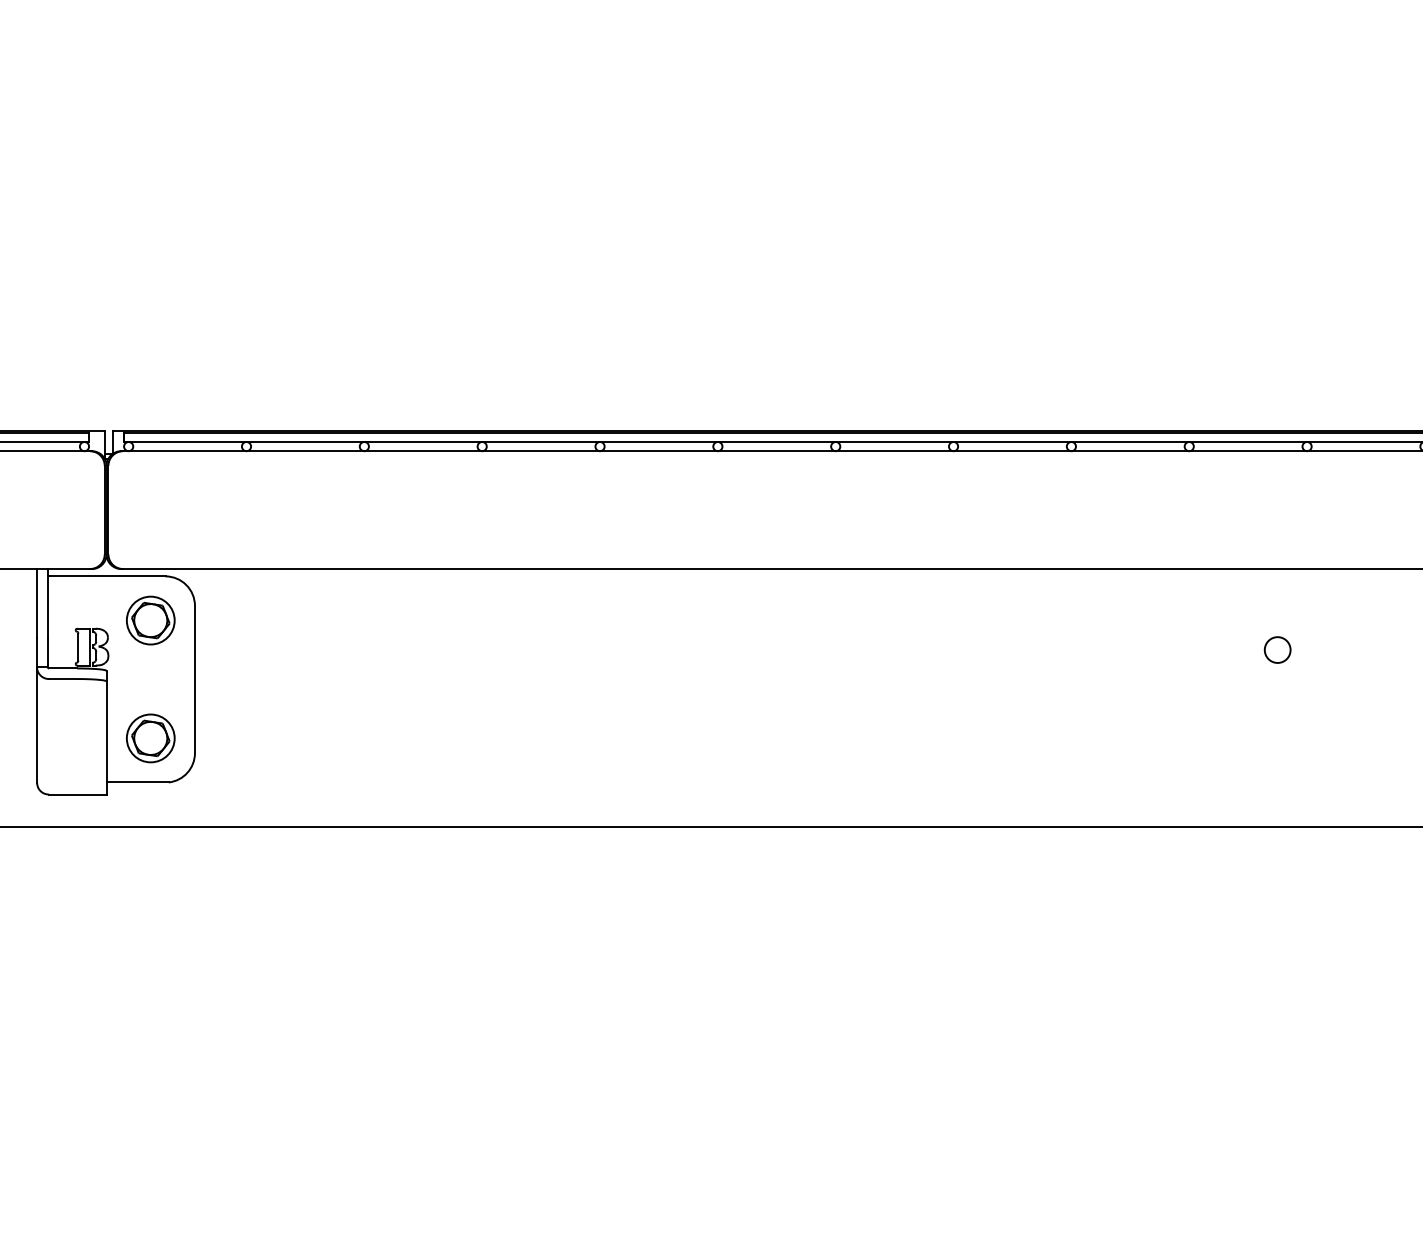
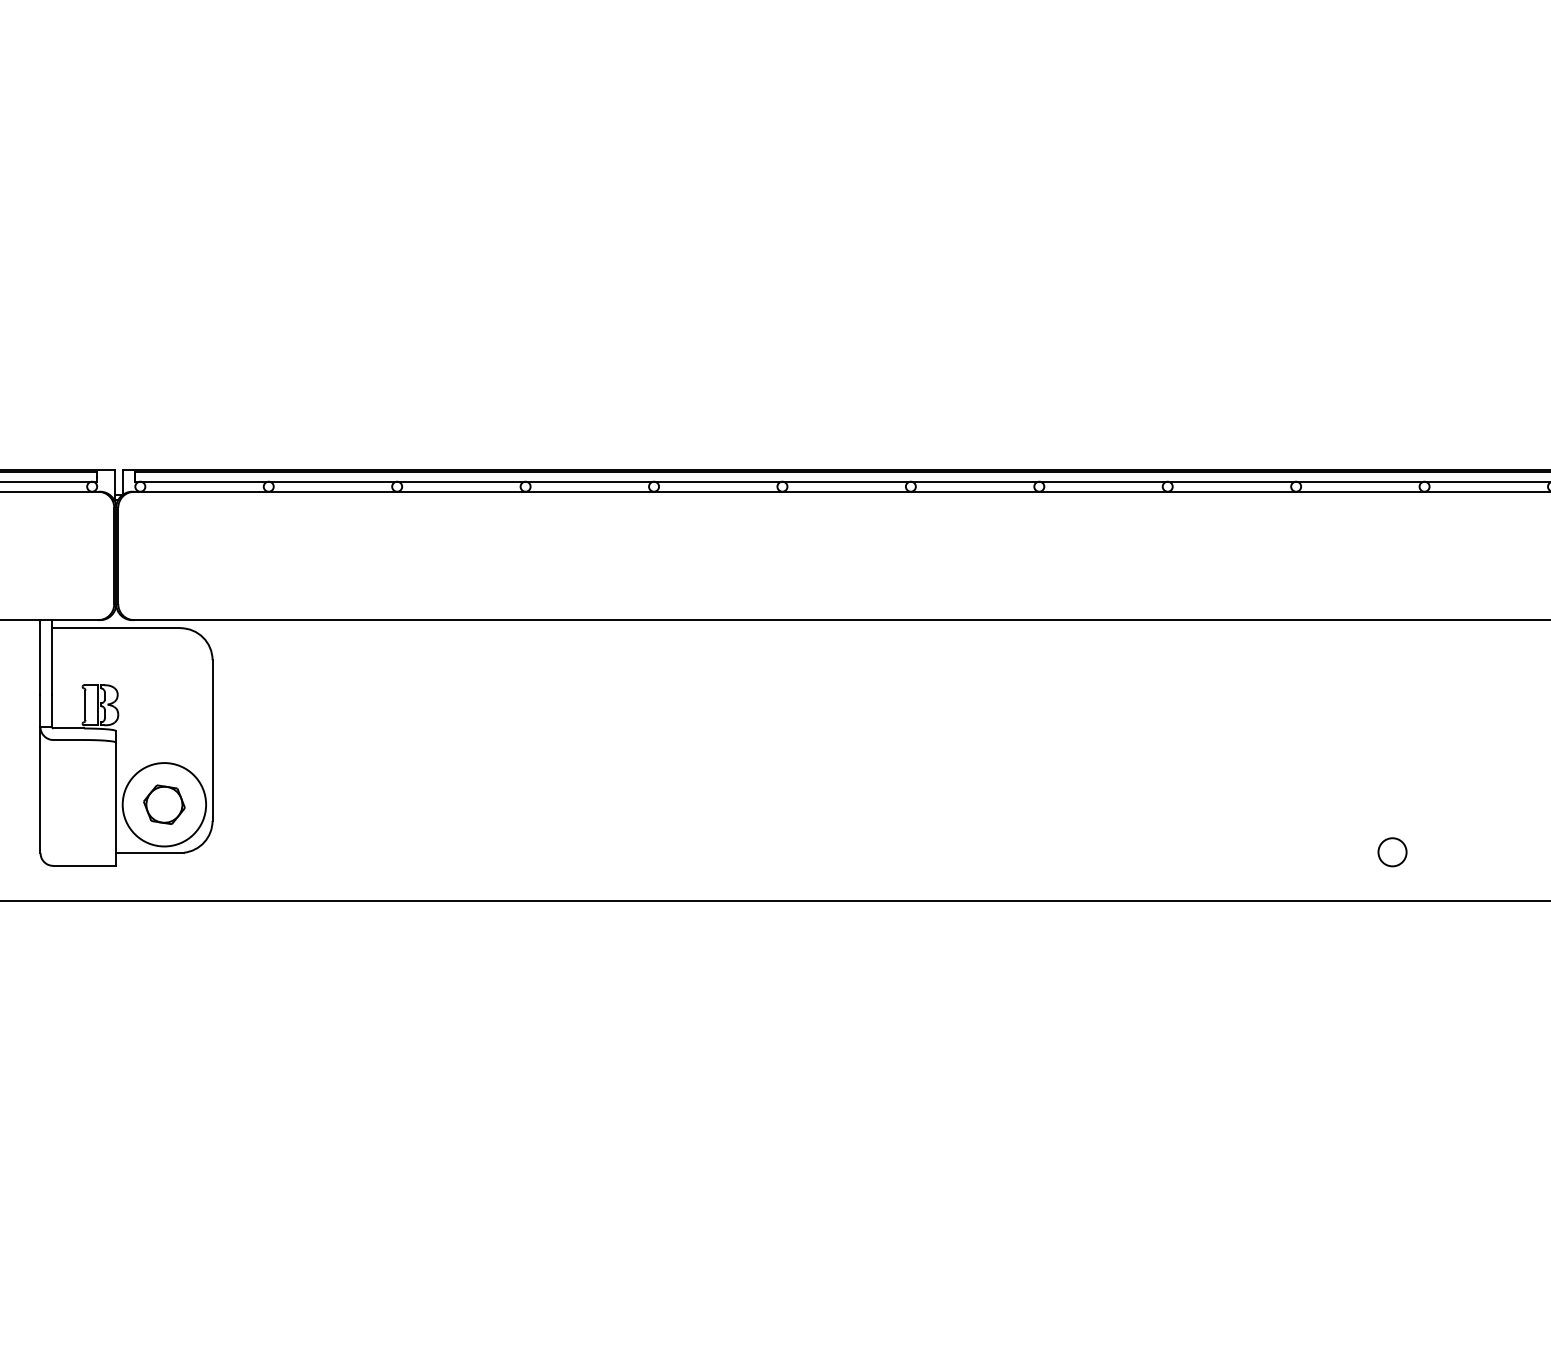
part: (150, 620) -> (164, 676), removed
circle: (1277, 649) -> (1392, 851), moved
circle: (150, 738) -> (164, 804), size x1.6

